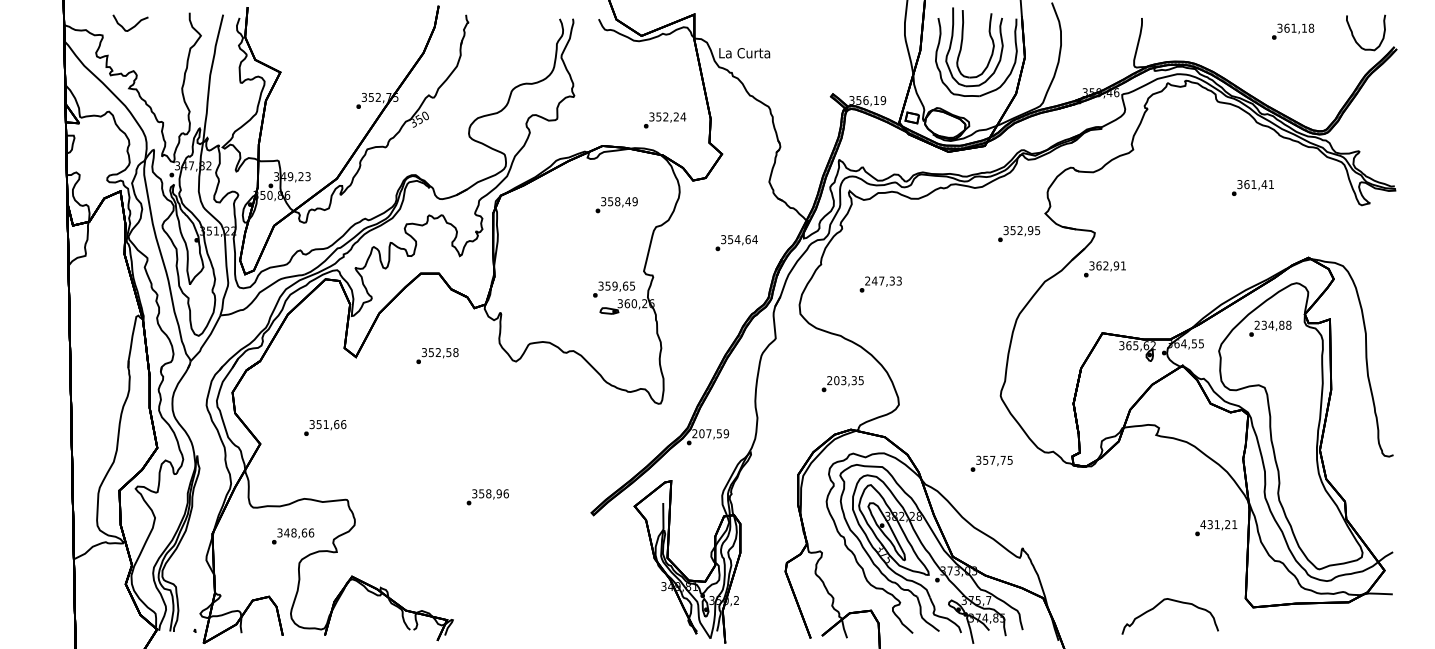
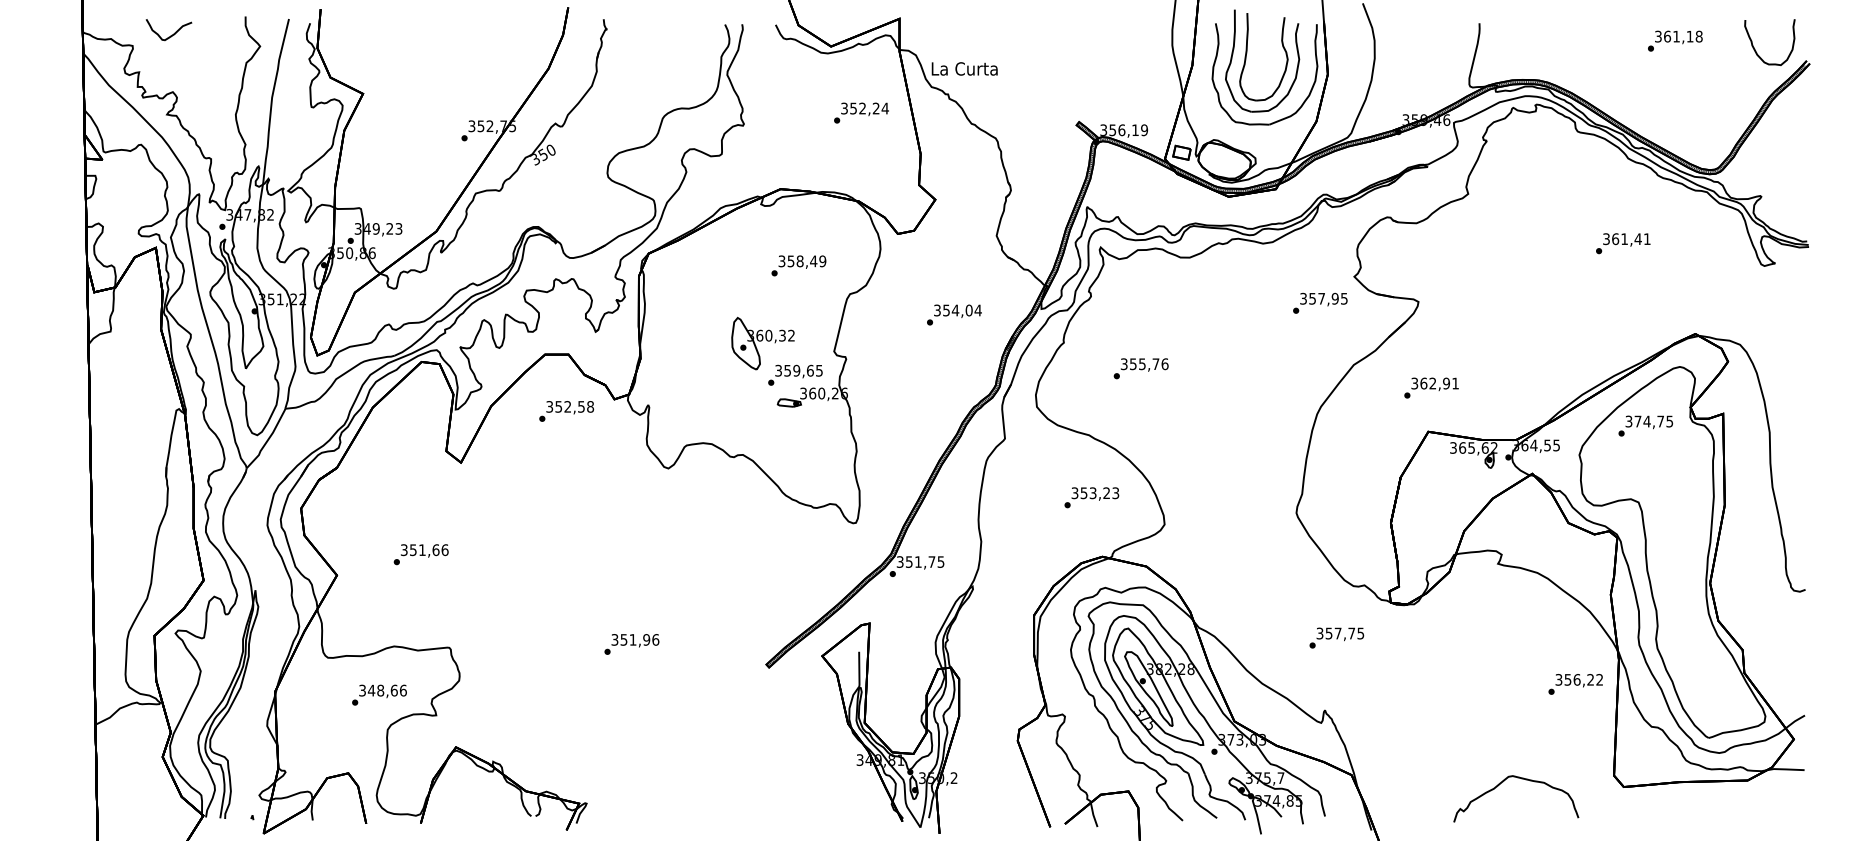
text: (665, 119) -> (861, 112), moved
text: (1020, 230) -> (1321, 298), 352,95 -> 357,95
text: (747, 239) -> (968, 310), 354,64 -> 354,04
part: (588, 265) -> (762, 343), added
text: (1104, 268) -> (1431, 387), moved
text: (883, 281) -> (1144, 364), 247,33 -> 355,76
text: (1273, 325) -> (1649, 421), 234,88 -> 374,75
text: (437, 356) -> (566, 411), moved
text: (845, 380) -> (1095, 493), 203,35 -> 353,23
text: (710, 433) -> (920, 561), 207,59 -> 351,75
text: (991, 463) -> (1336, 637), moved
text: (488, 493) -> (632, 639), 358,96 -> 351,96
text: (1218, 524) -> (1578, 679), 431,21 -> 356,22

